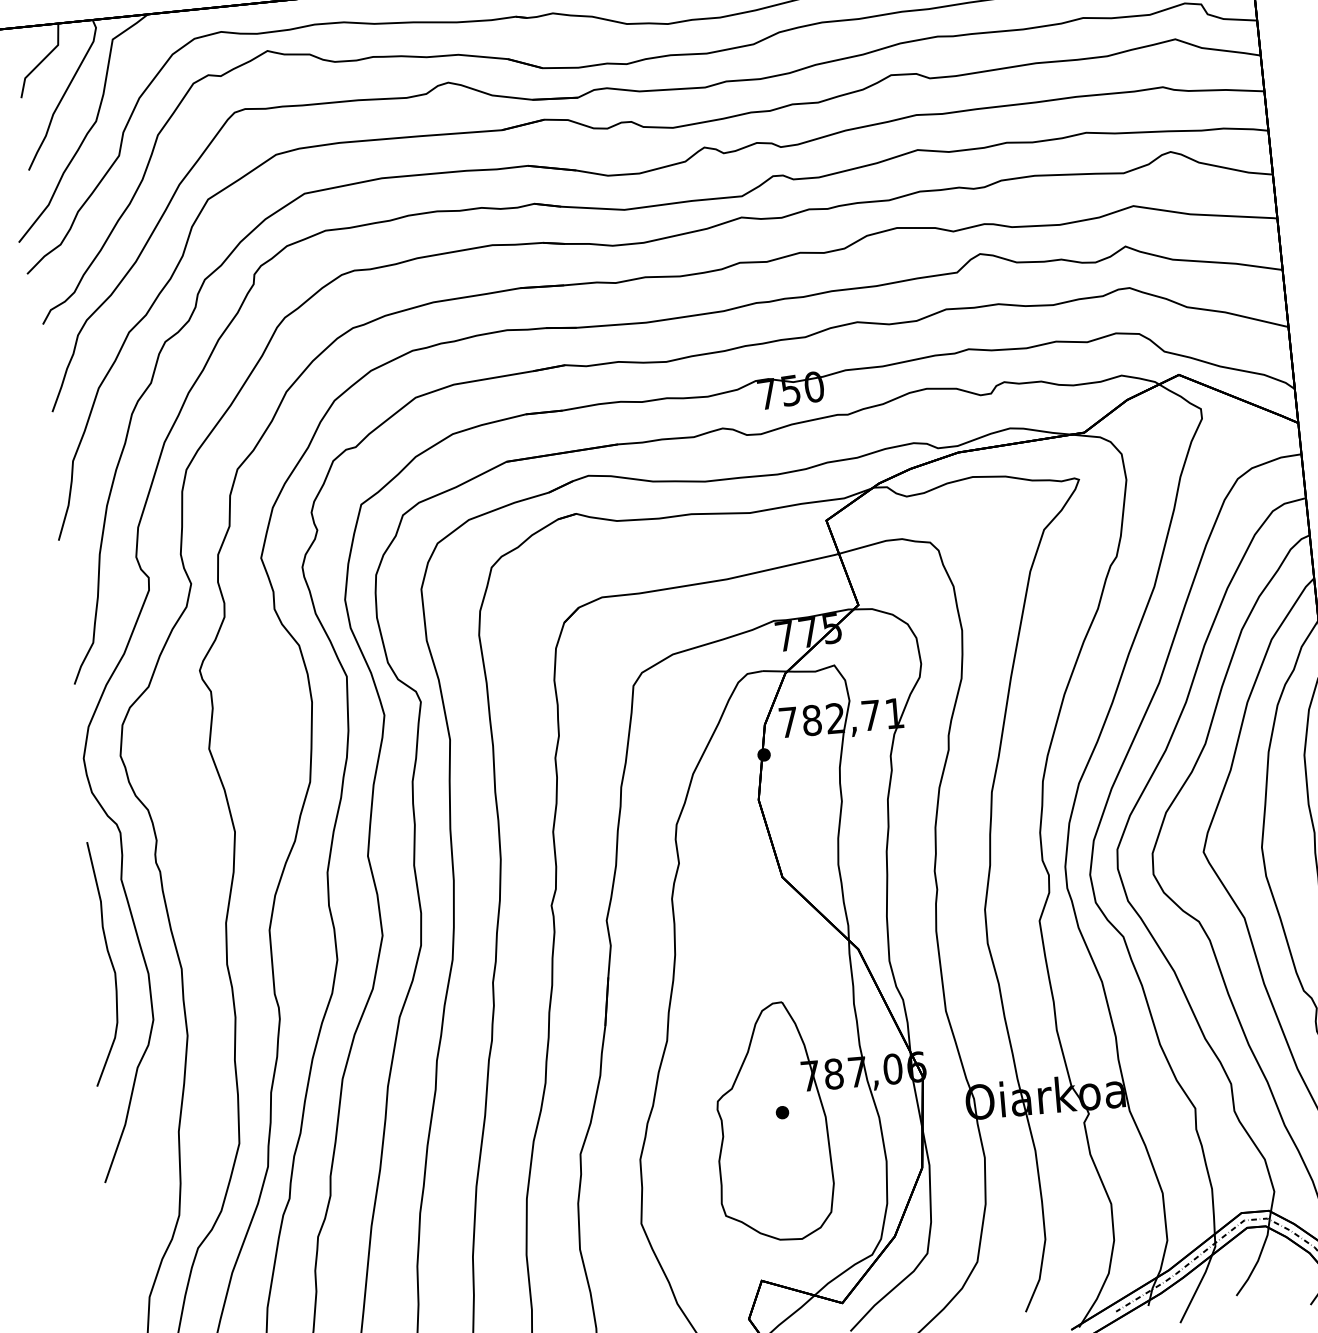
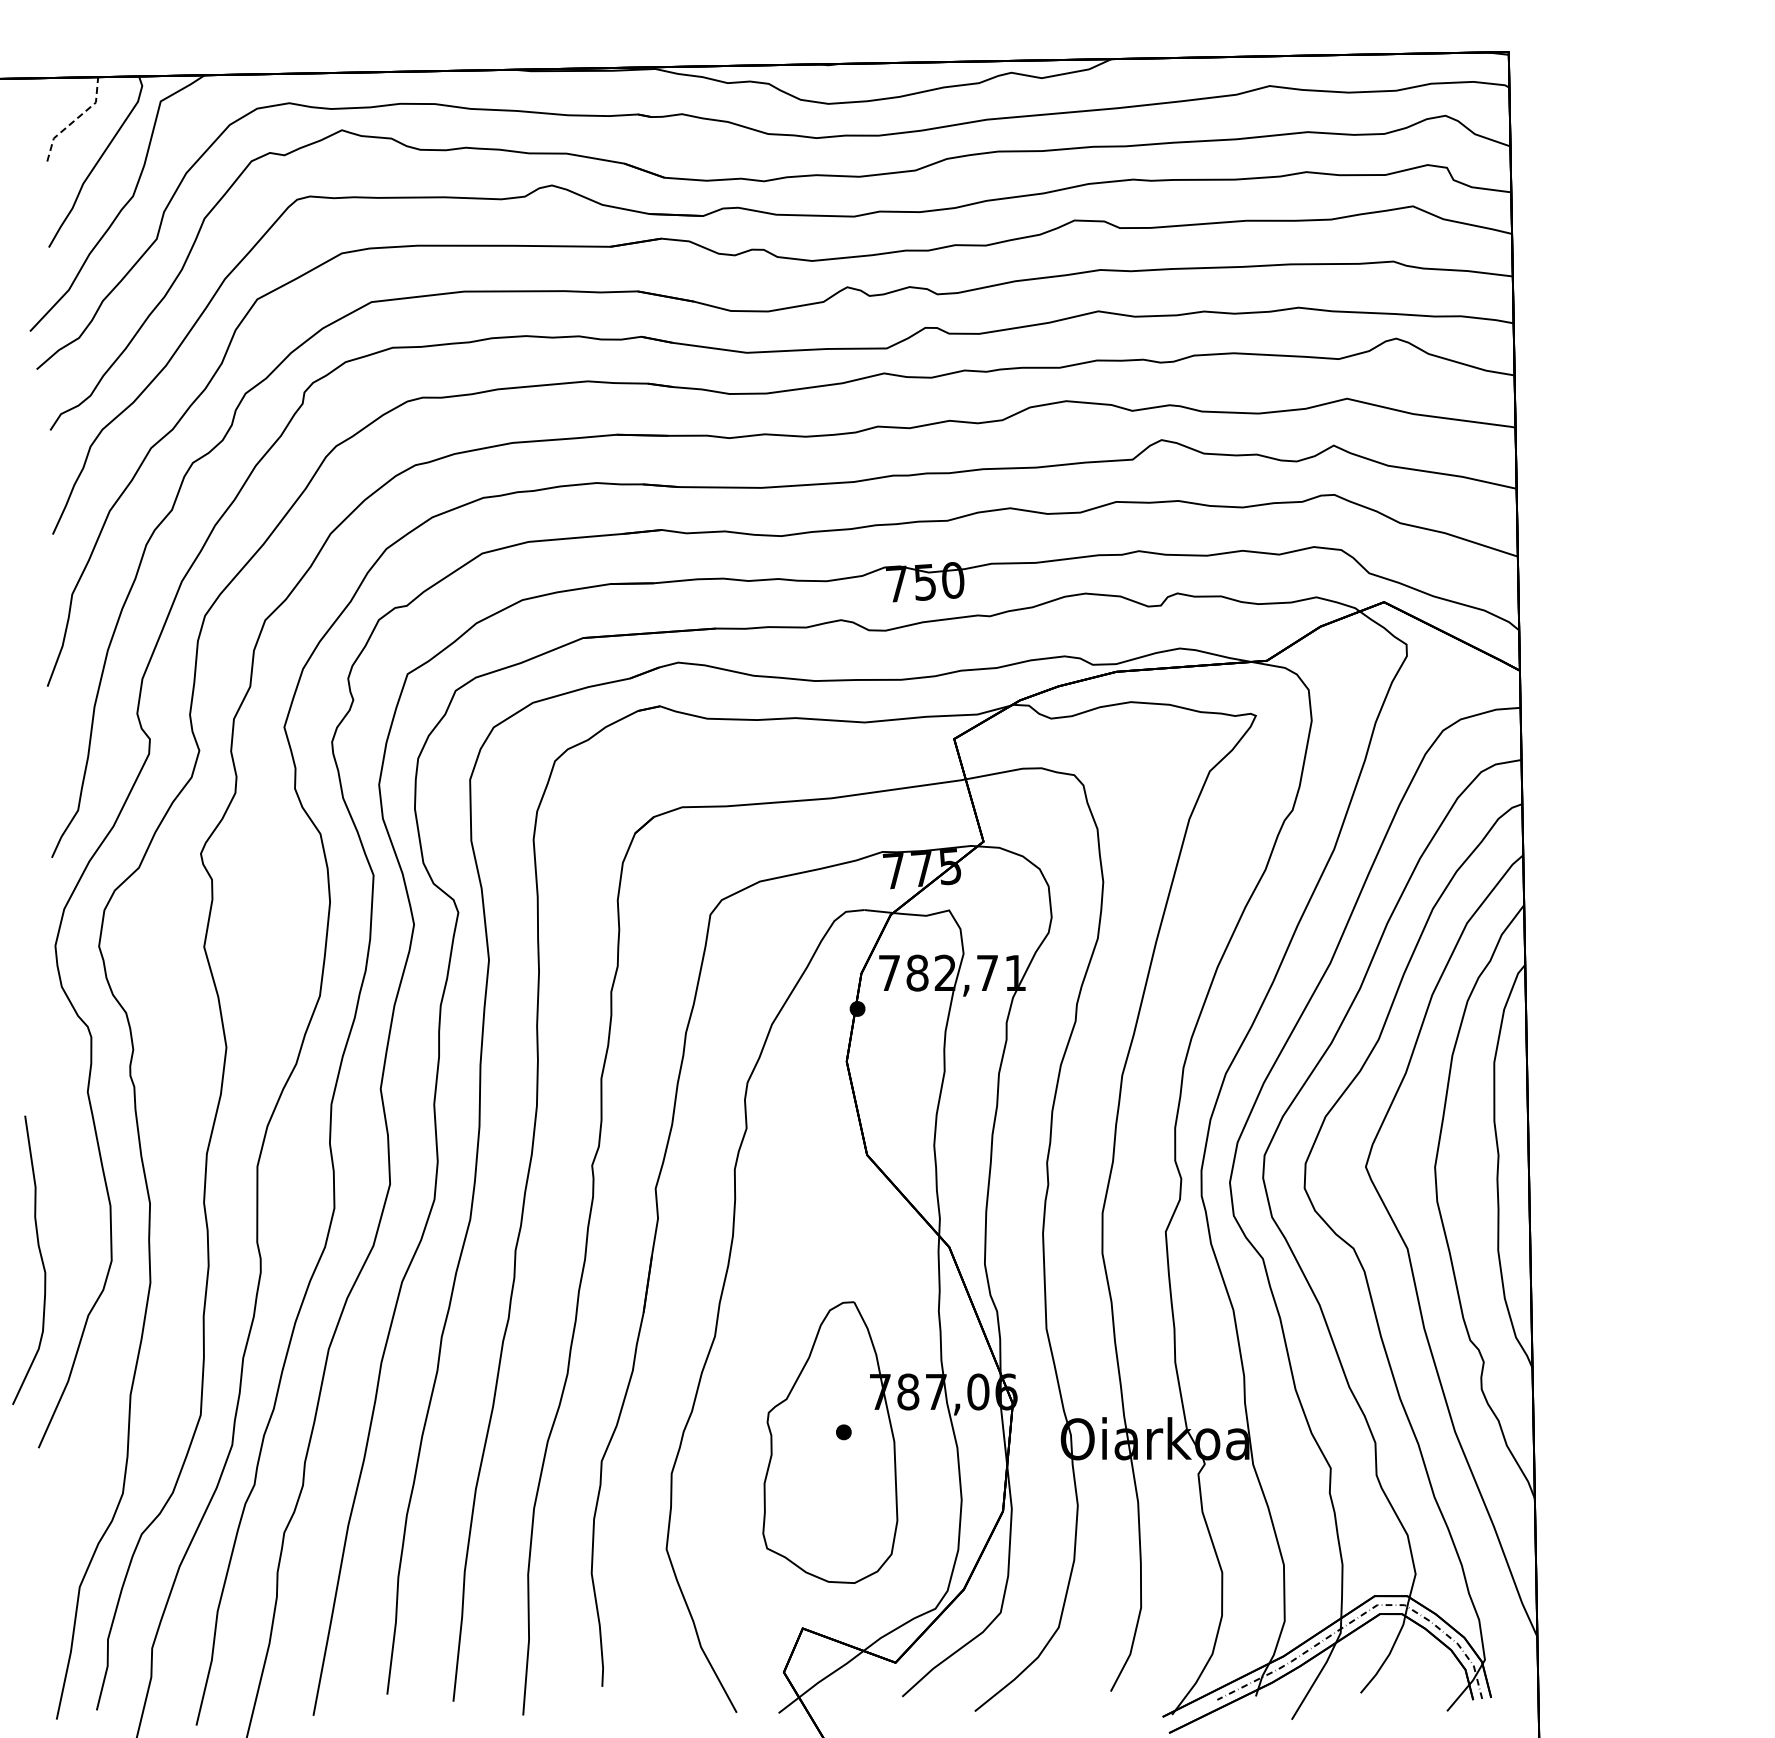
line: (42, 60) -> (75, 119), solid -> dashed
curve: (110, 961) -> (40, 1258), moved

